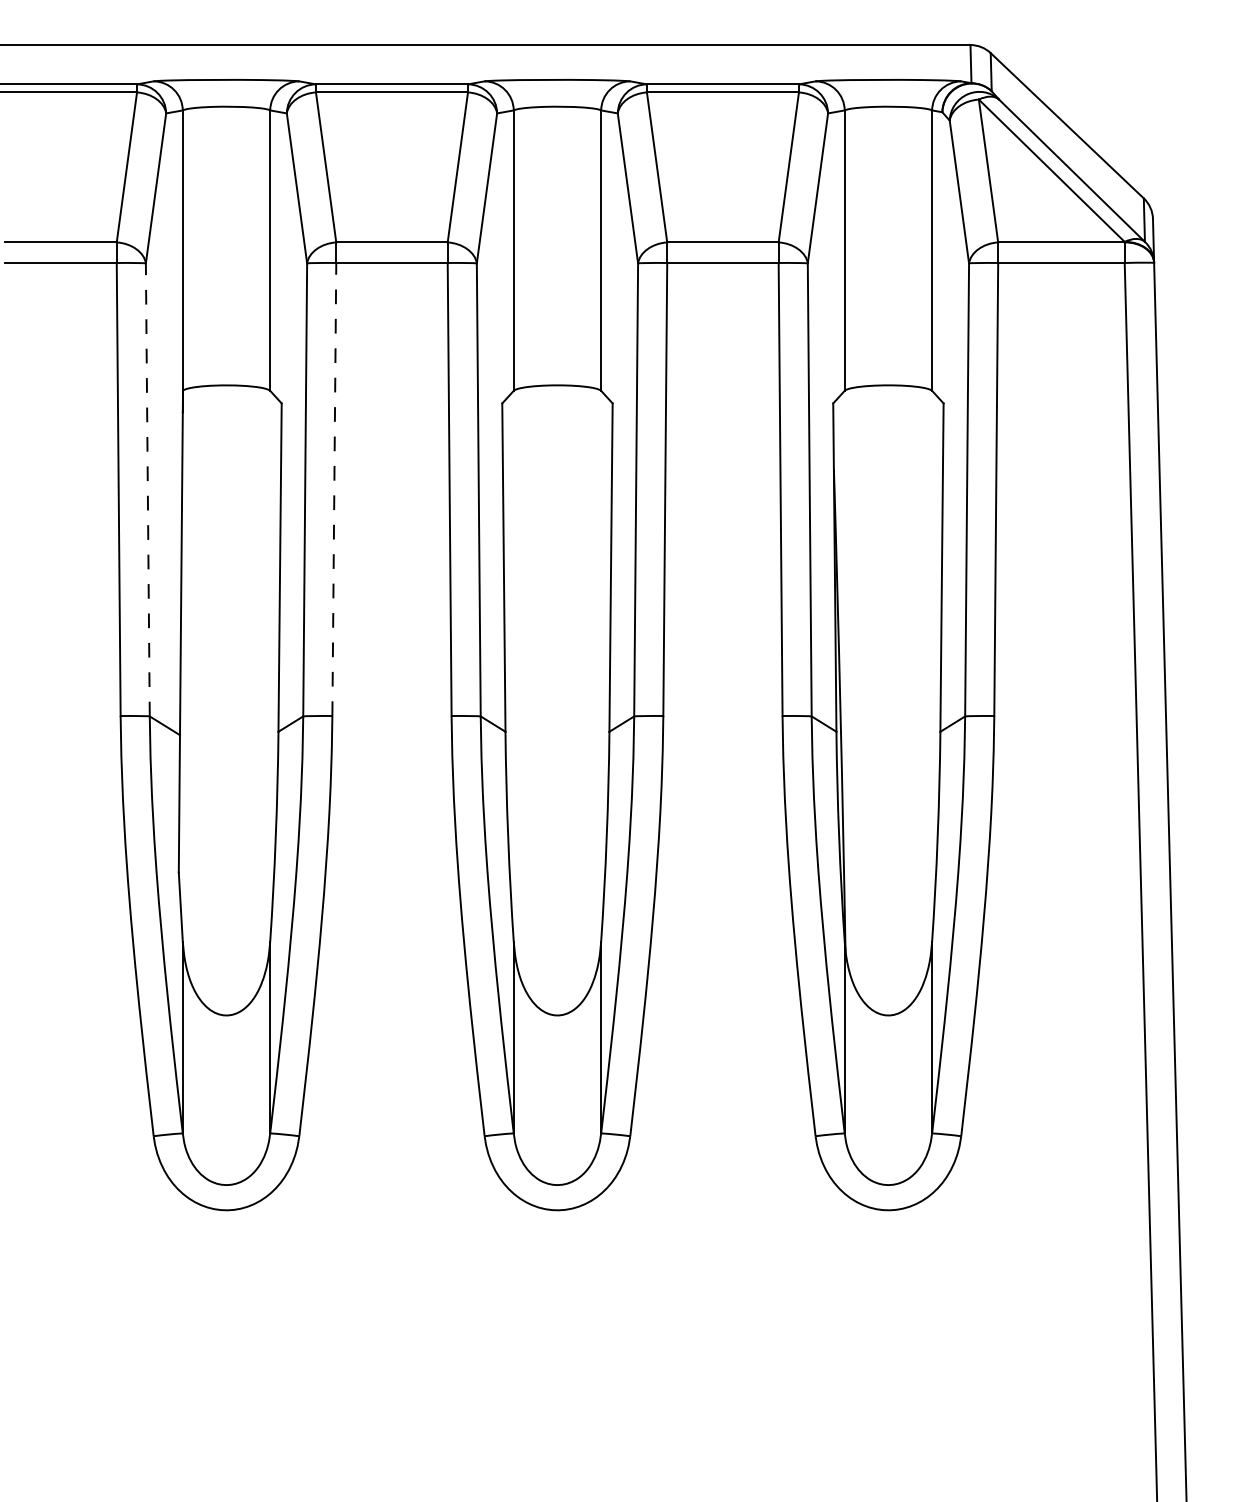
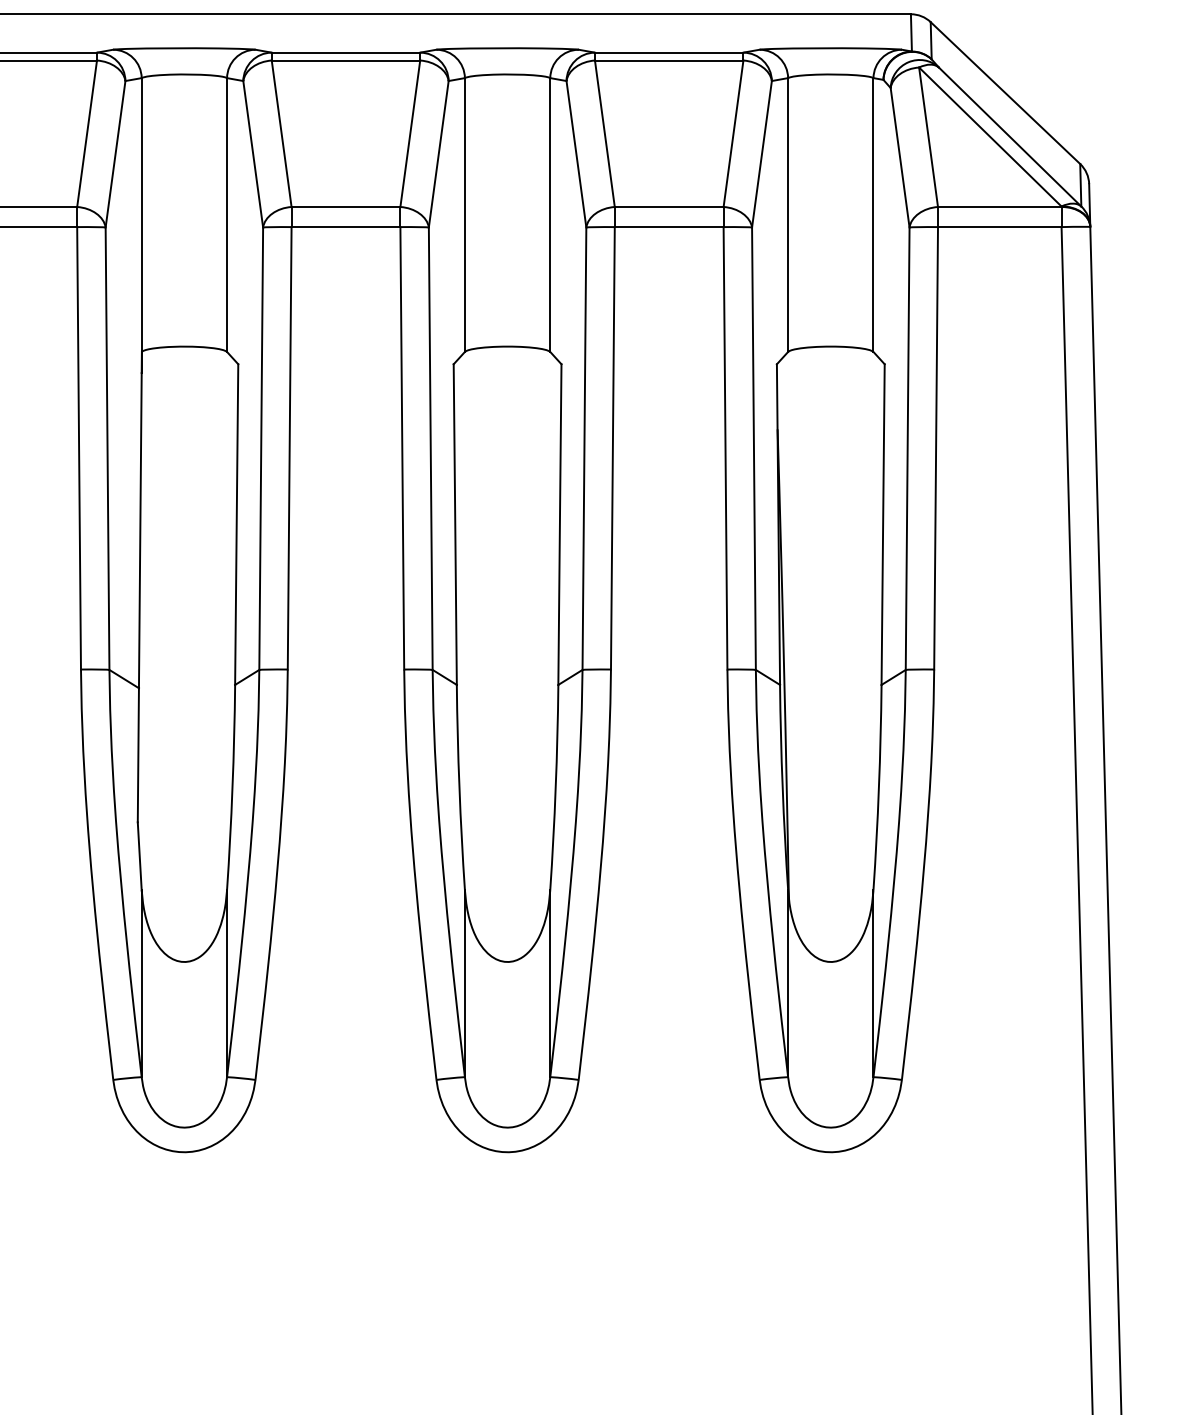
line: (147, 489) -> (107, 448), dashed -> solid
line: (334, 489) -> (289, 448), dashed -> solid

